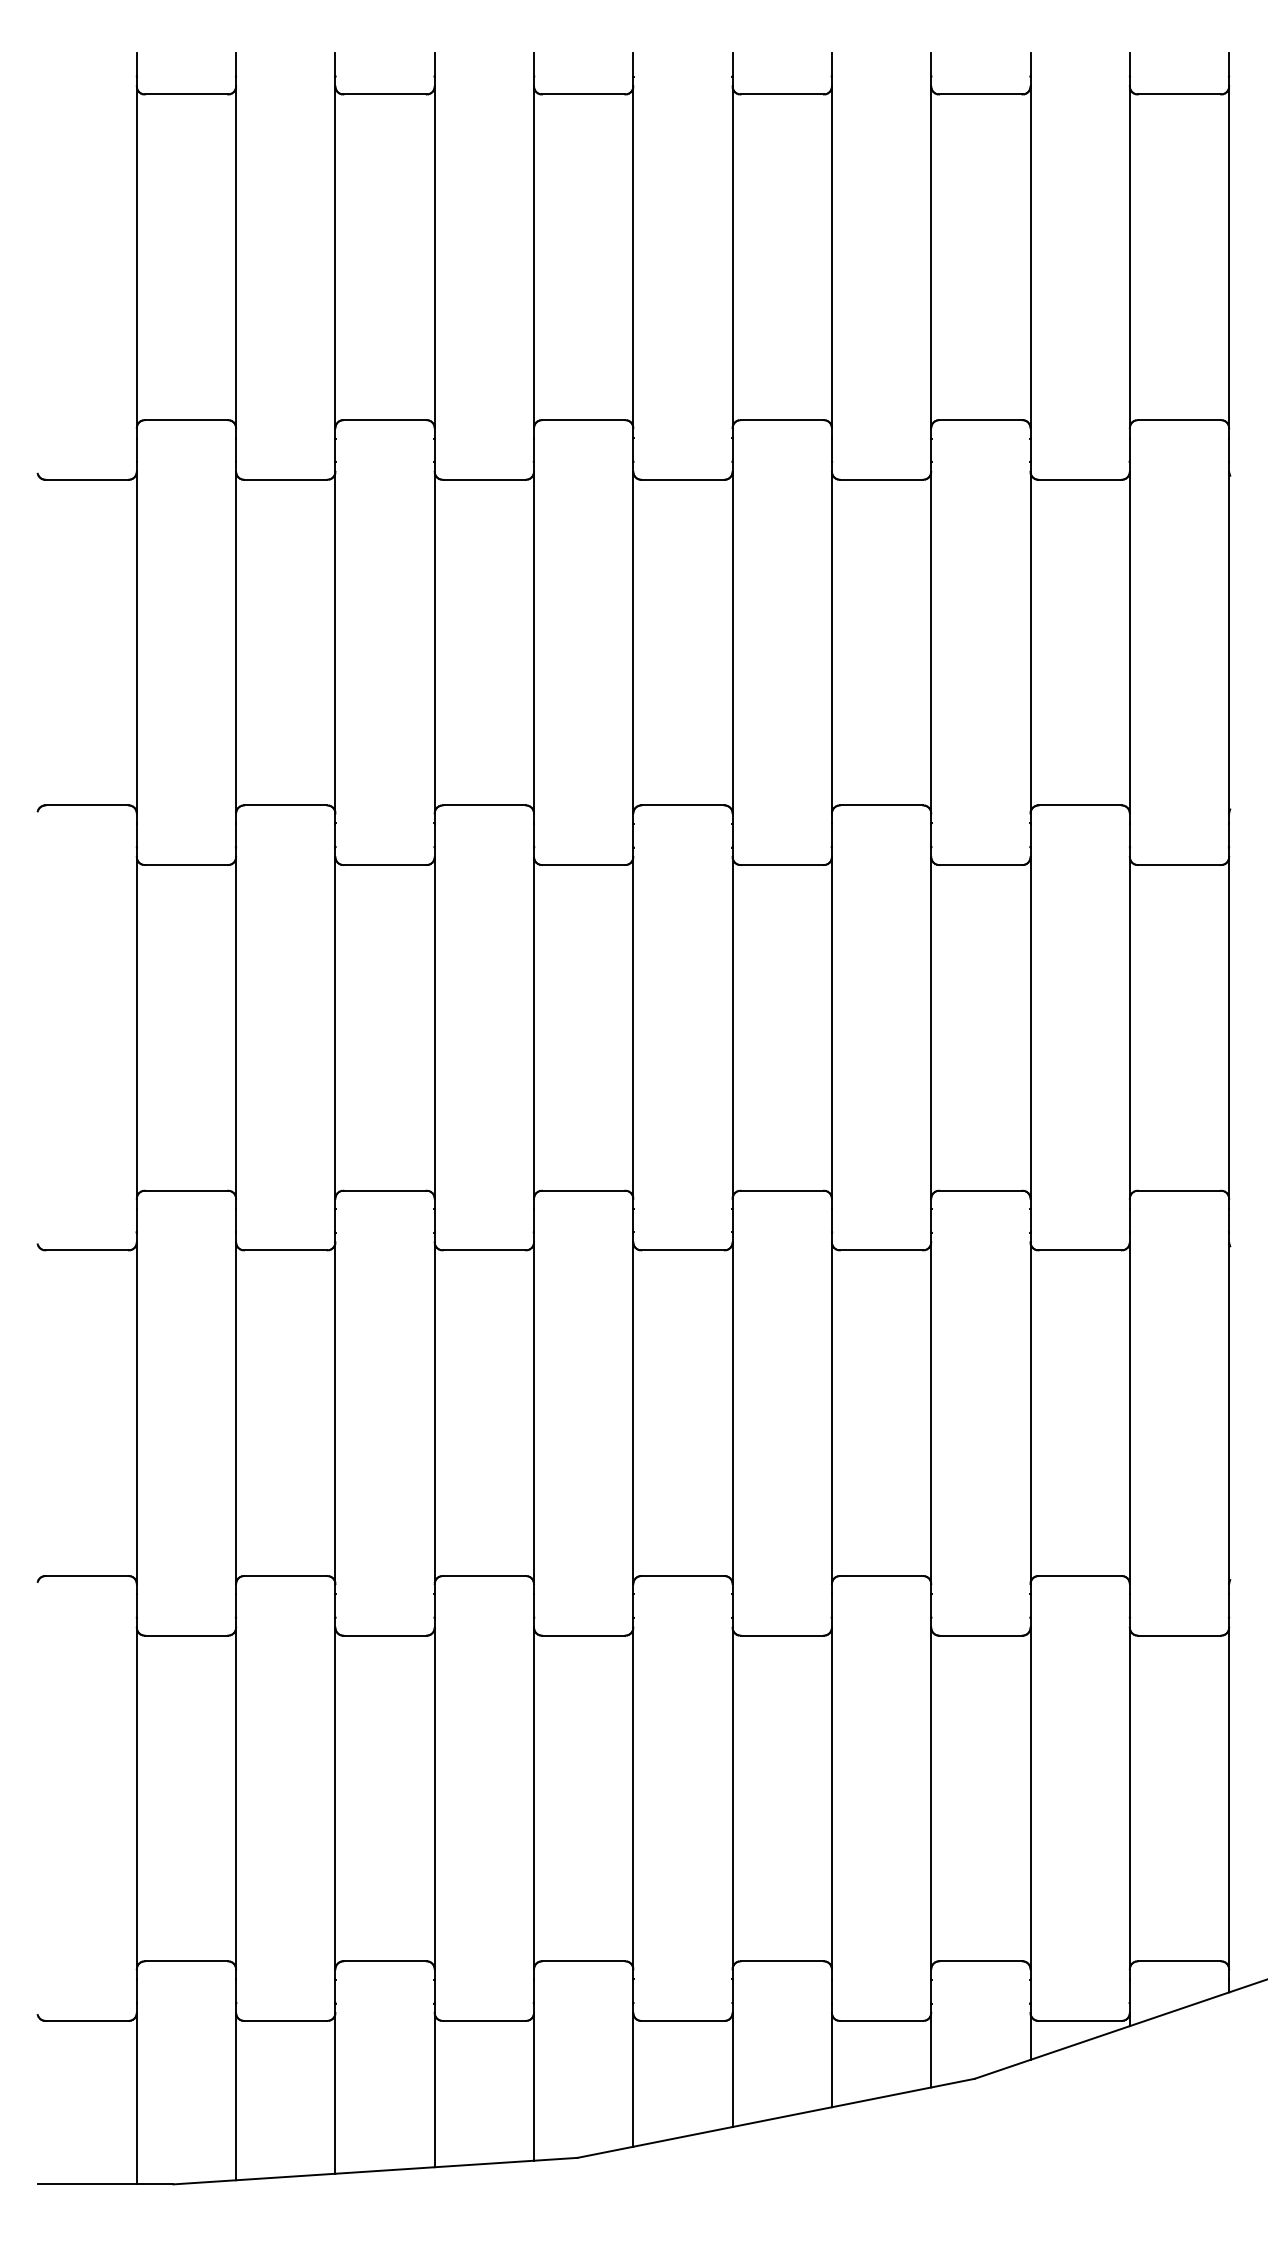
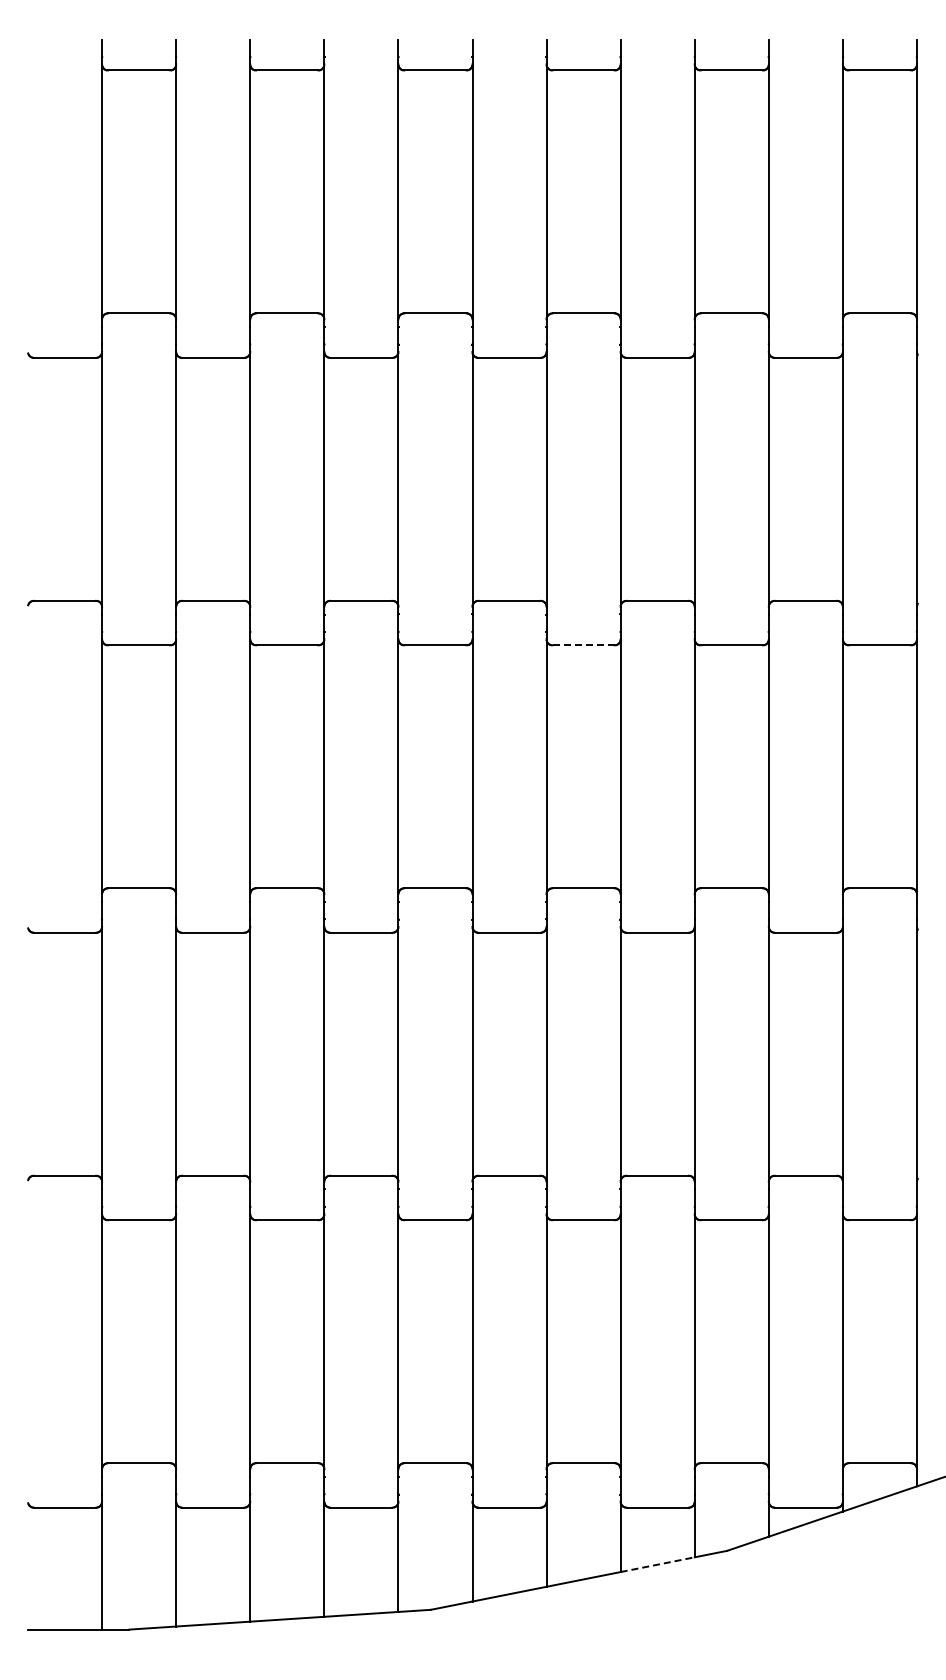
line: (783, 865) -> (584, 645), solid -> dashed
line: (881, 2097) -> (657, 1564), solid -> dashed

